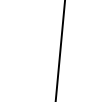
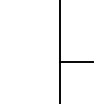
line: (75, 60) -> (76, 62), added

